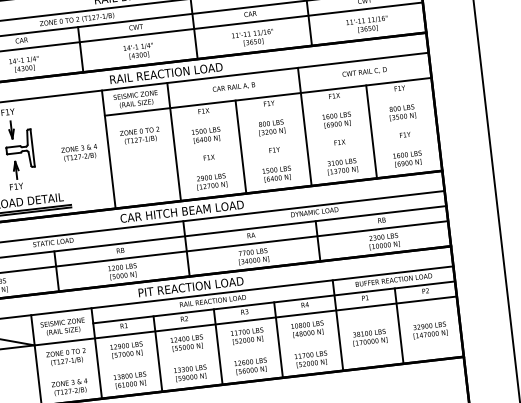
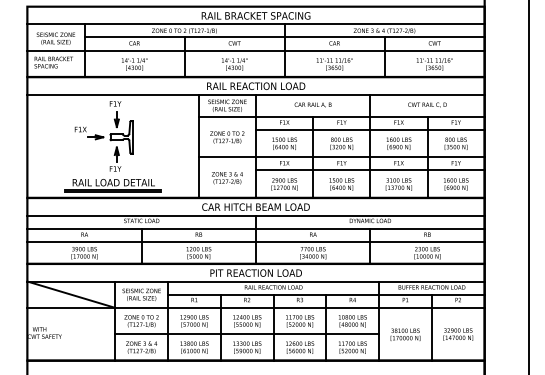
line: (302, 107) -> (370, 129), added
line: (273, 143) -> (341, 157), added
text: (79, 153) -> (227, 178), moved
line: (308, 154) -> (370, 170), added
line: (189, 358) -> (247, 334), added

